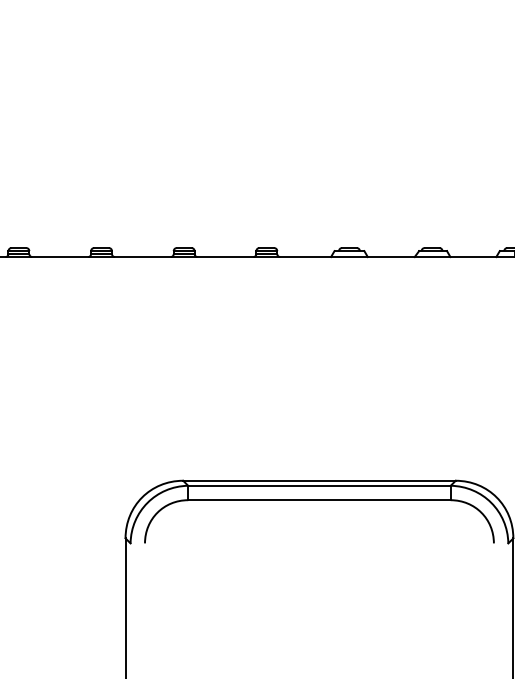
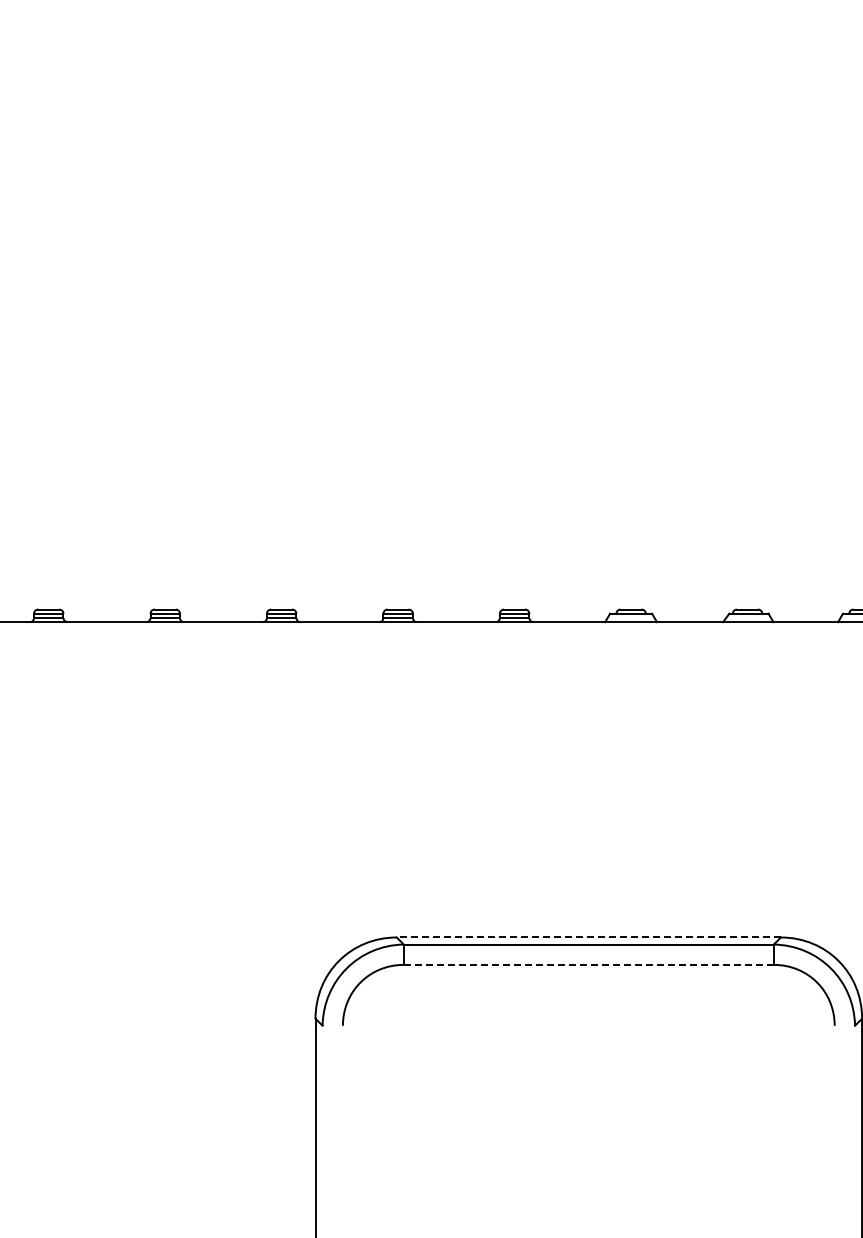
line: (319, 480) -> (588, 937), solid -> dashed
line: (319, 499) -> (588, 964), solid -> dashed

